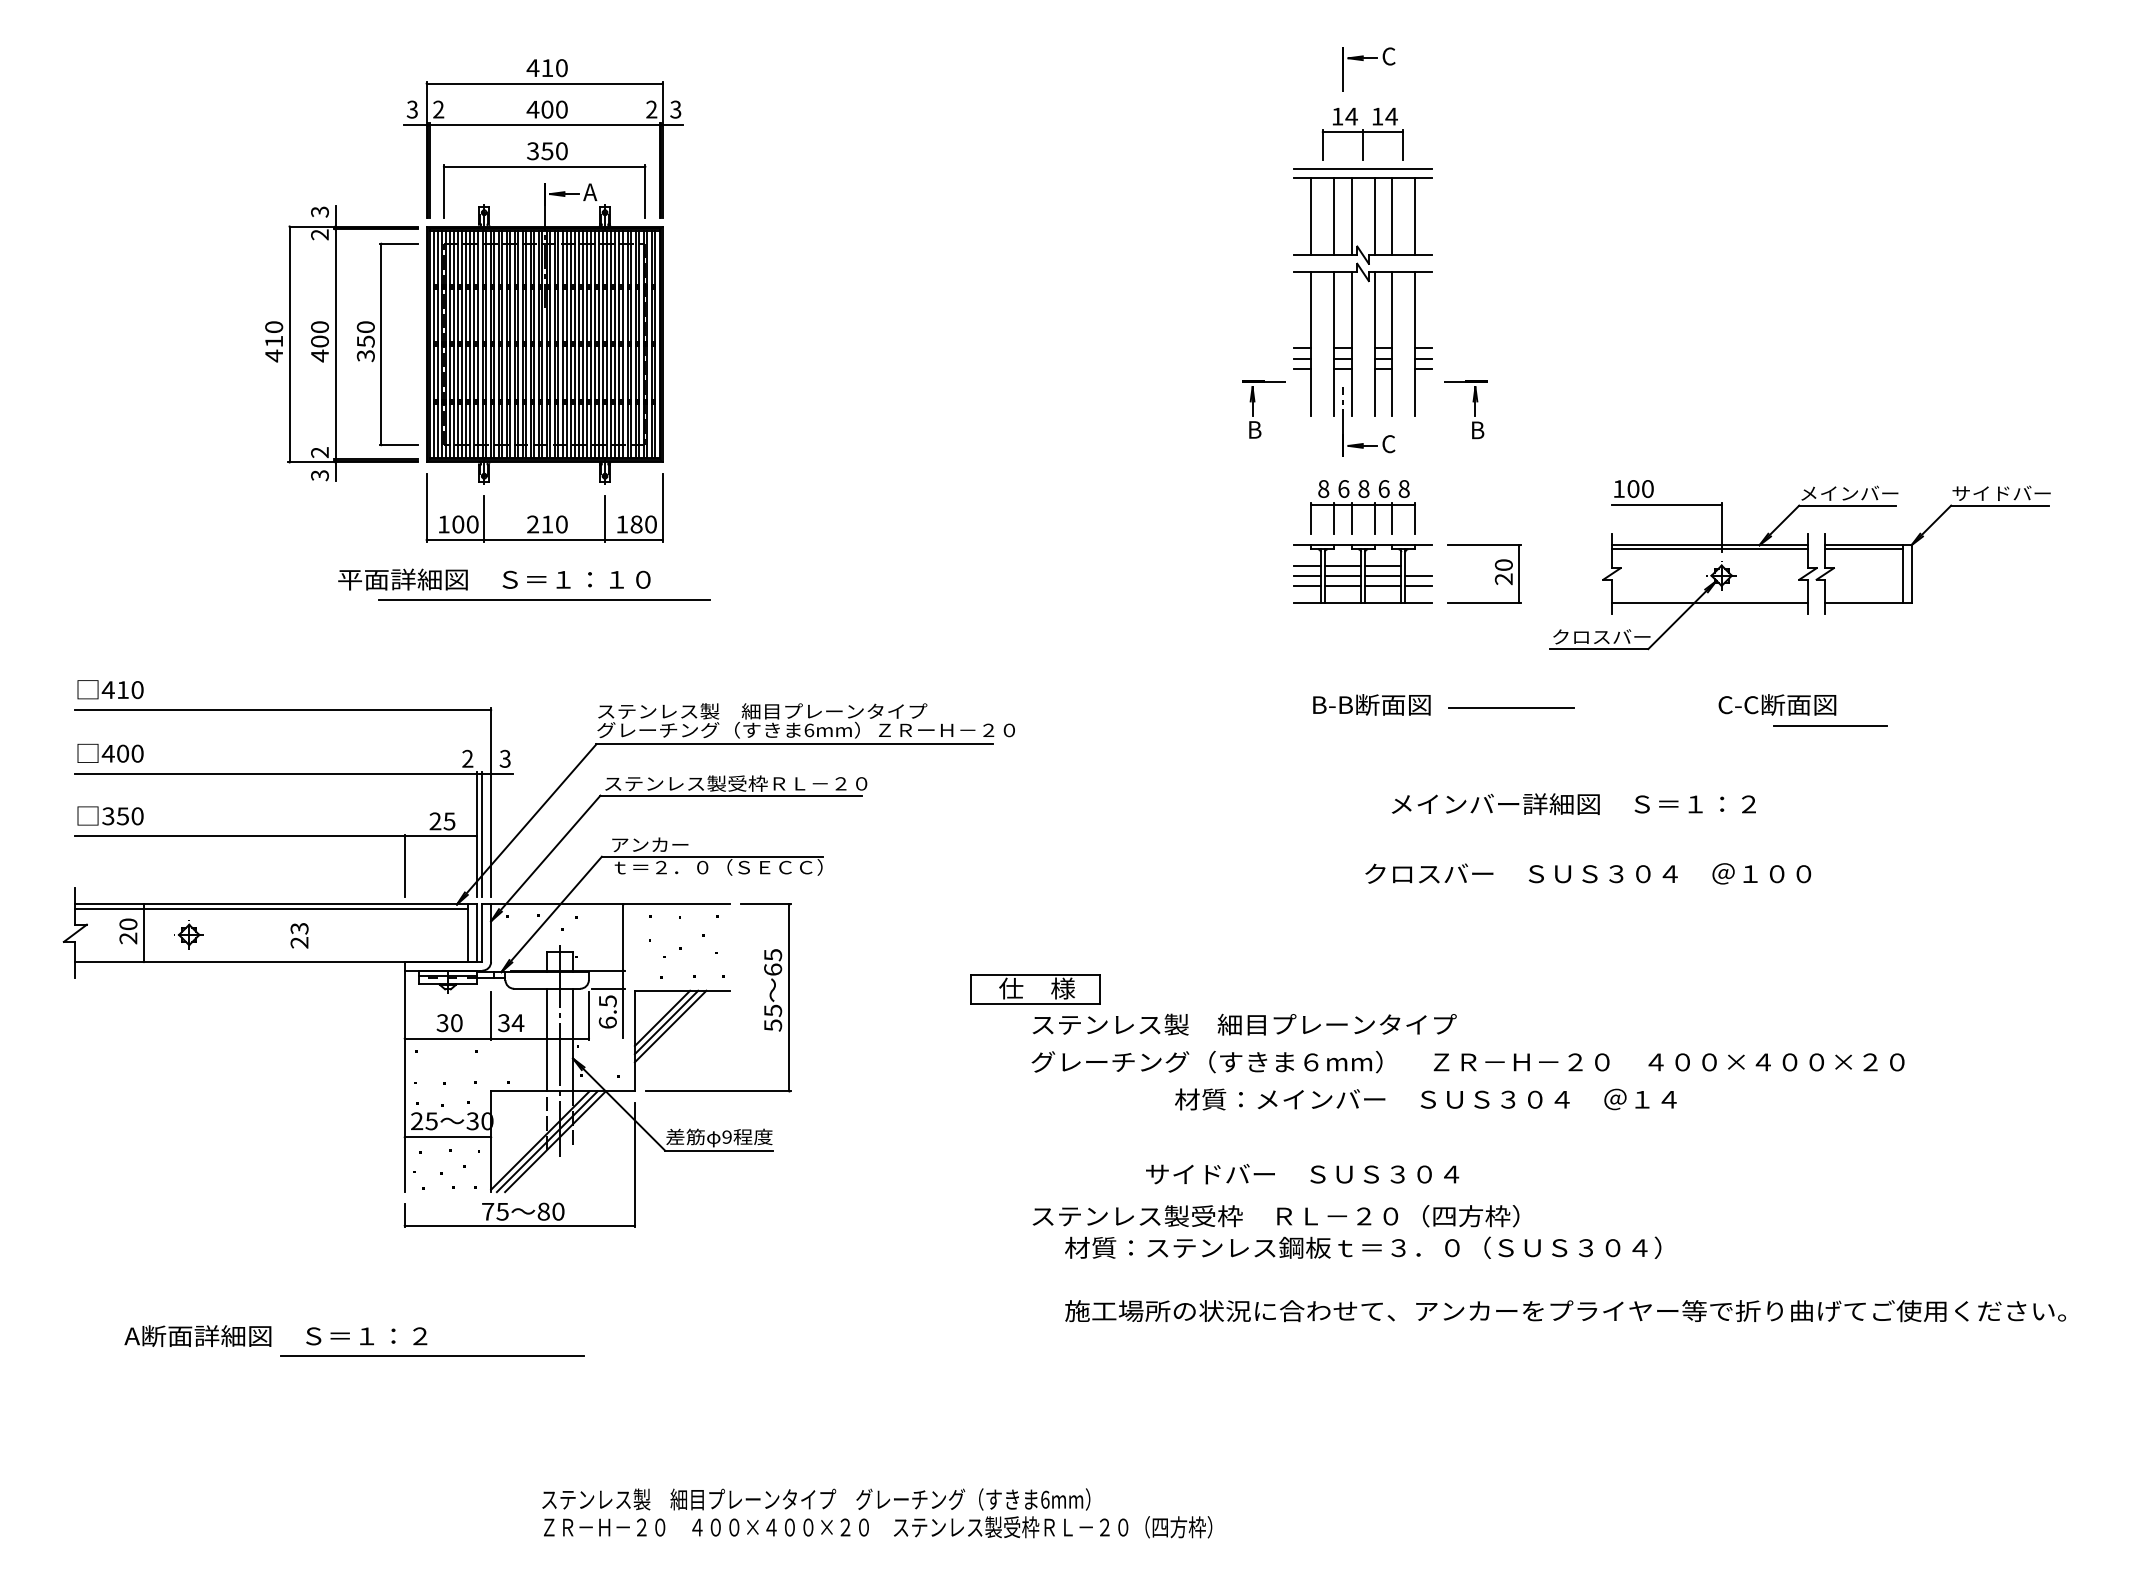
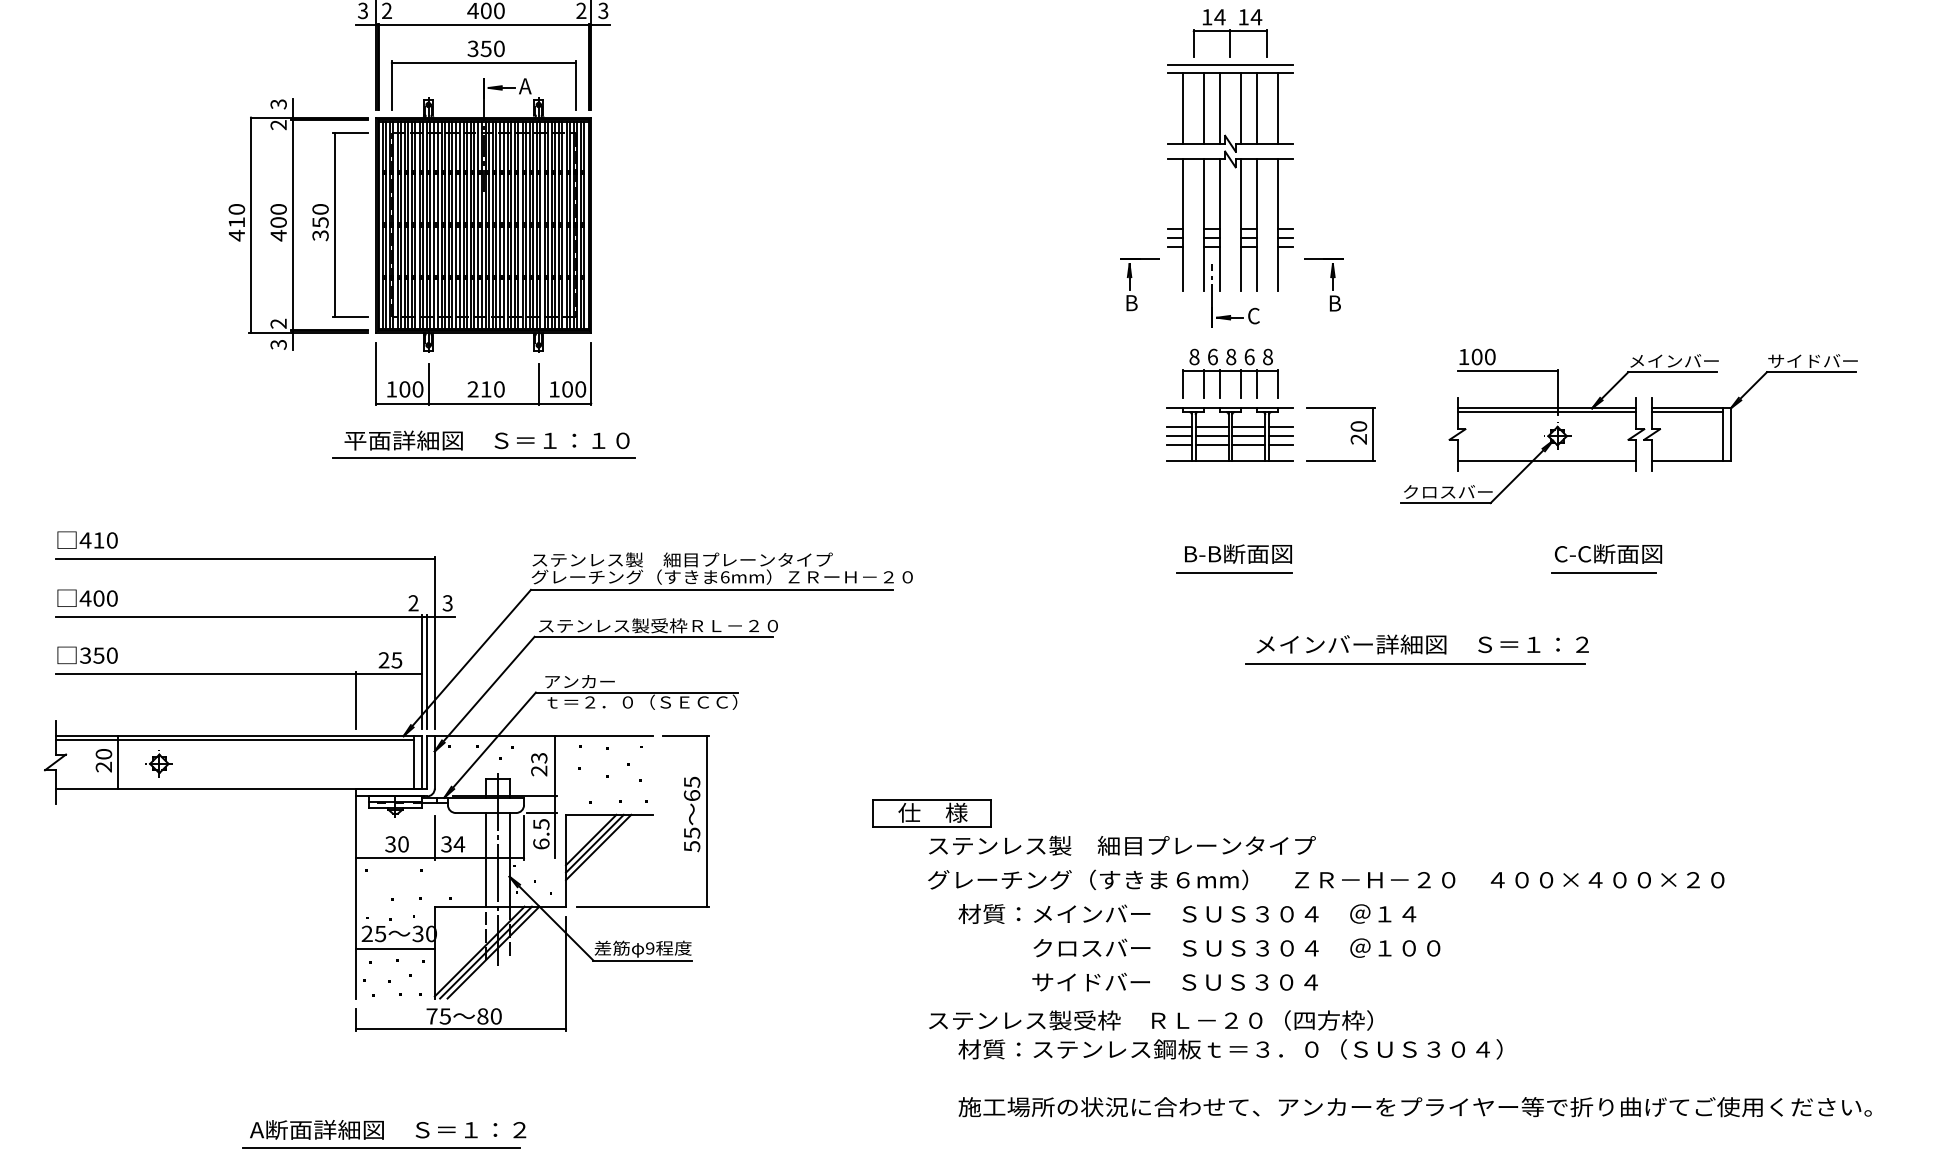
text: (636, 524) -> (567, 389), 180 -> 100
line: (1418, 565) -> (1280, 426), added
text: (494, 579) -> (487, 440), moved
line: (1511, 707) -> (1234, 572), moved
line: (1830, 725) -> (1603, 572), moved
line: (1565, 825) -> (1415, 664), added
text: (1588, 873) -> (1237, 947), moved
text: (299, 935) -> (539, 764), moved
text: (1425, 1099) -> (1187, 914), moved
text: (275, 1335) -> (387, 1129), moved

